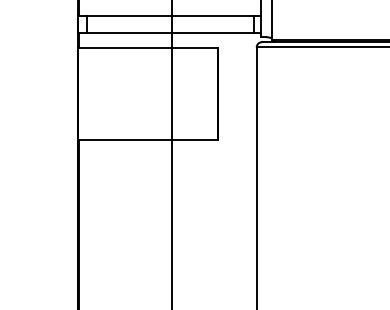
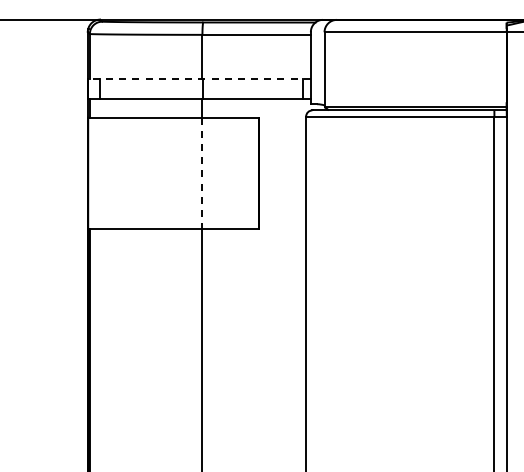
line: (169, 16) -> (199, 78), solid -> dashed
line: (171, 93) -> (202, 173), solid -> dashed

